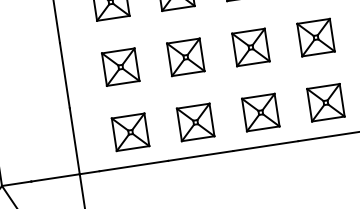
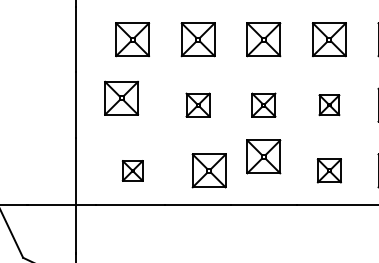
part: (316, 36) -> (329, 104), size x0.6
part: (250, 46) -> (263, 104), size x0.7
part: (185, 56) -> (197, 104), size x0.7
part: (120, 66) -> (121, 97), moved
part: (325, 102) -> (329, 170), size x0.7
part: (260, 112) -> (263, 156), moved
part: (194, 122) -> (208, 170), moved
part: (130, 131) -> (132, 170), size x0.6

